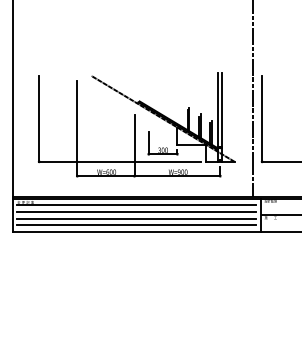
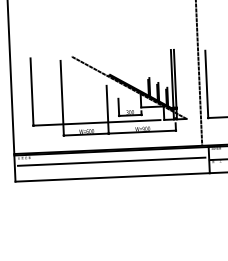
line: (136, 205) -> (111, 156), removed
line: (136, 218) -> (111, 166), removed
line: (136, 225) -> (111, 172), removed

